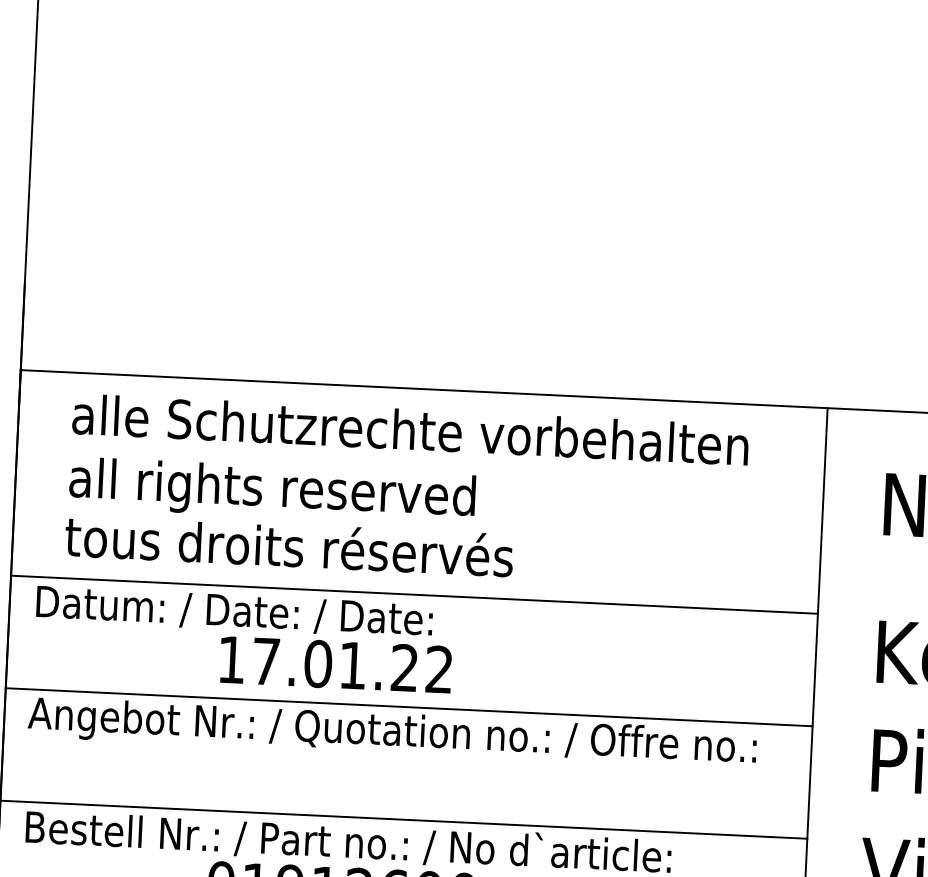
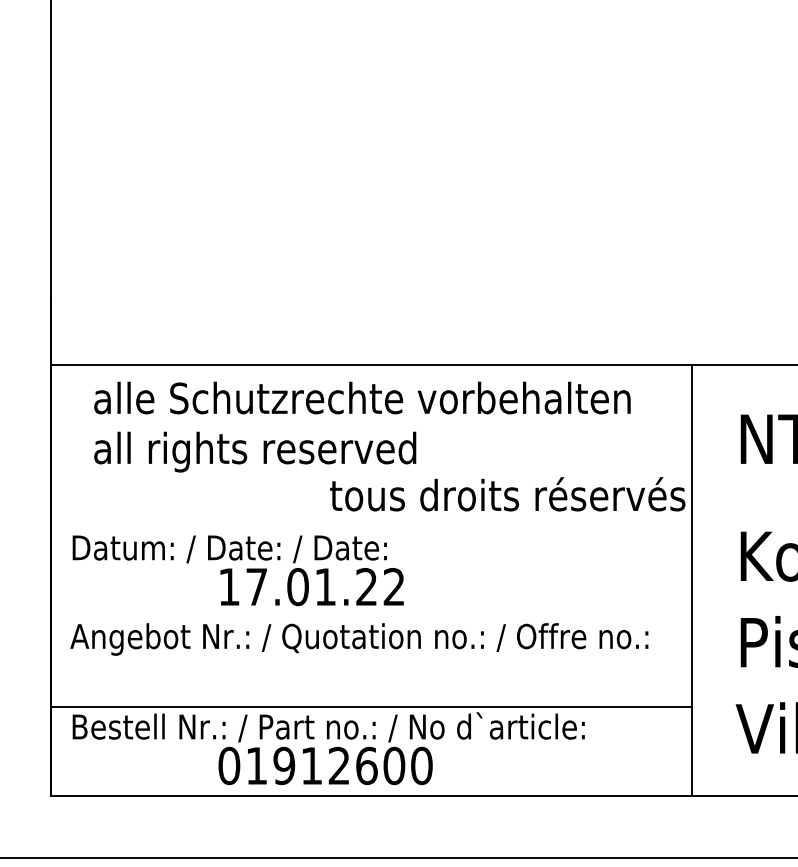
text: (289, 545) -> (507, 494), moved
line: (414, 594) -> (371, 528), removed
line: (408, 706) -> (371, 617), removed

